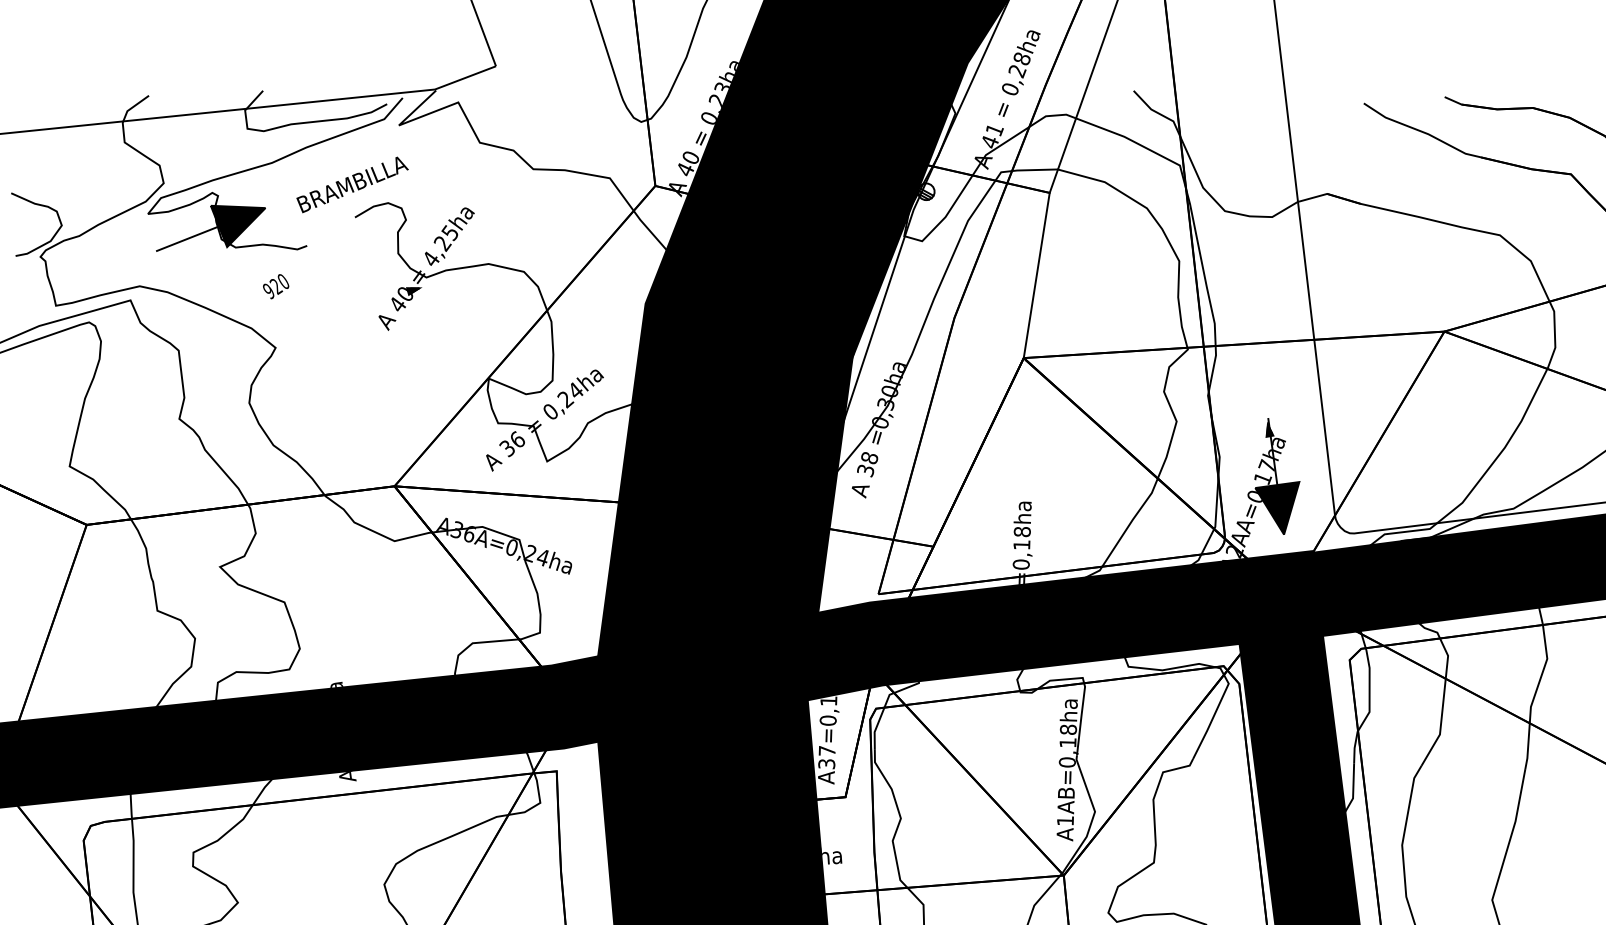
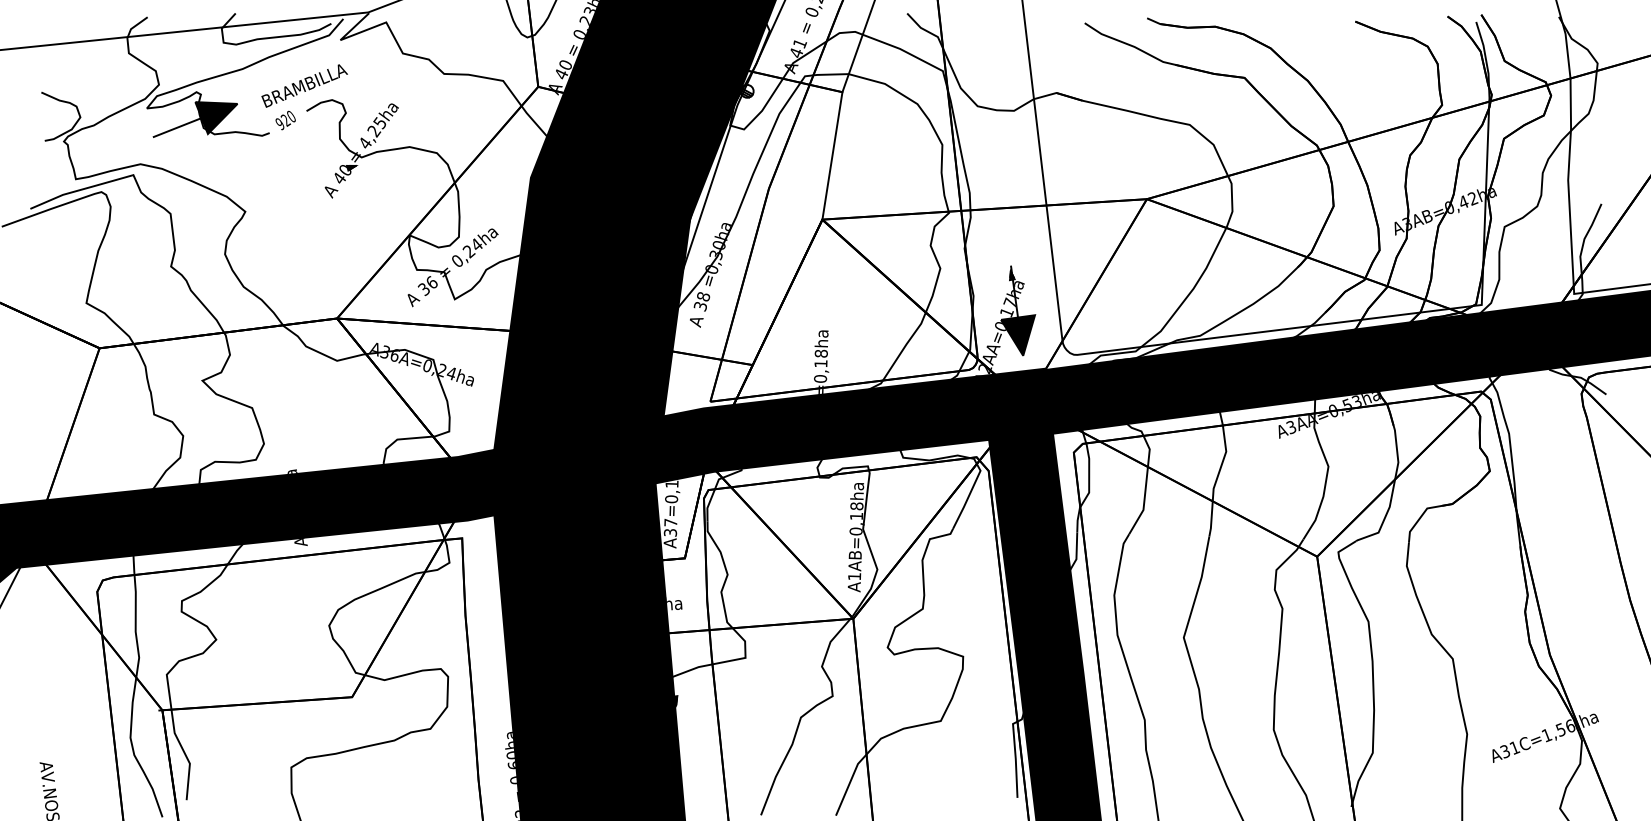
text: (275, 286) -> (285, 120), moved

